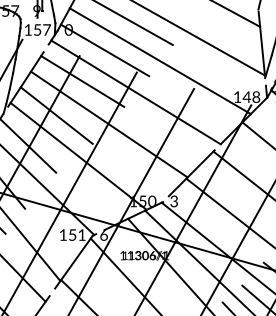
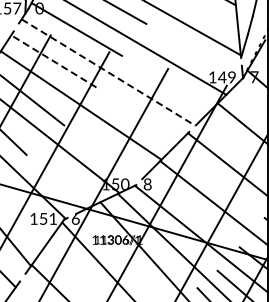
line: (82, 81) -> (53, 61), solid -> dashed
line: (136, 92) -> (109, 72), solid -> dashed
text: (256, 97) -> (232, 77), 148 -> 149
text: (173, 201) -> (147, 184), 3 -> 8

